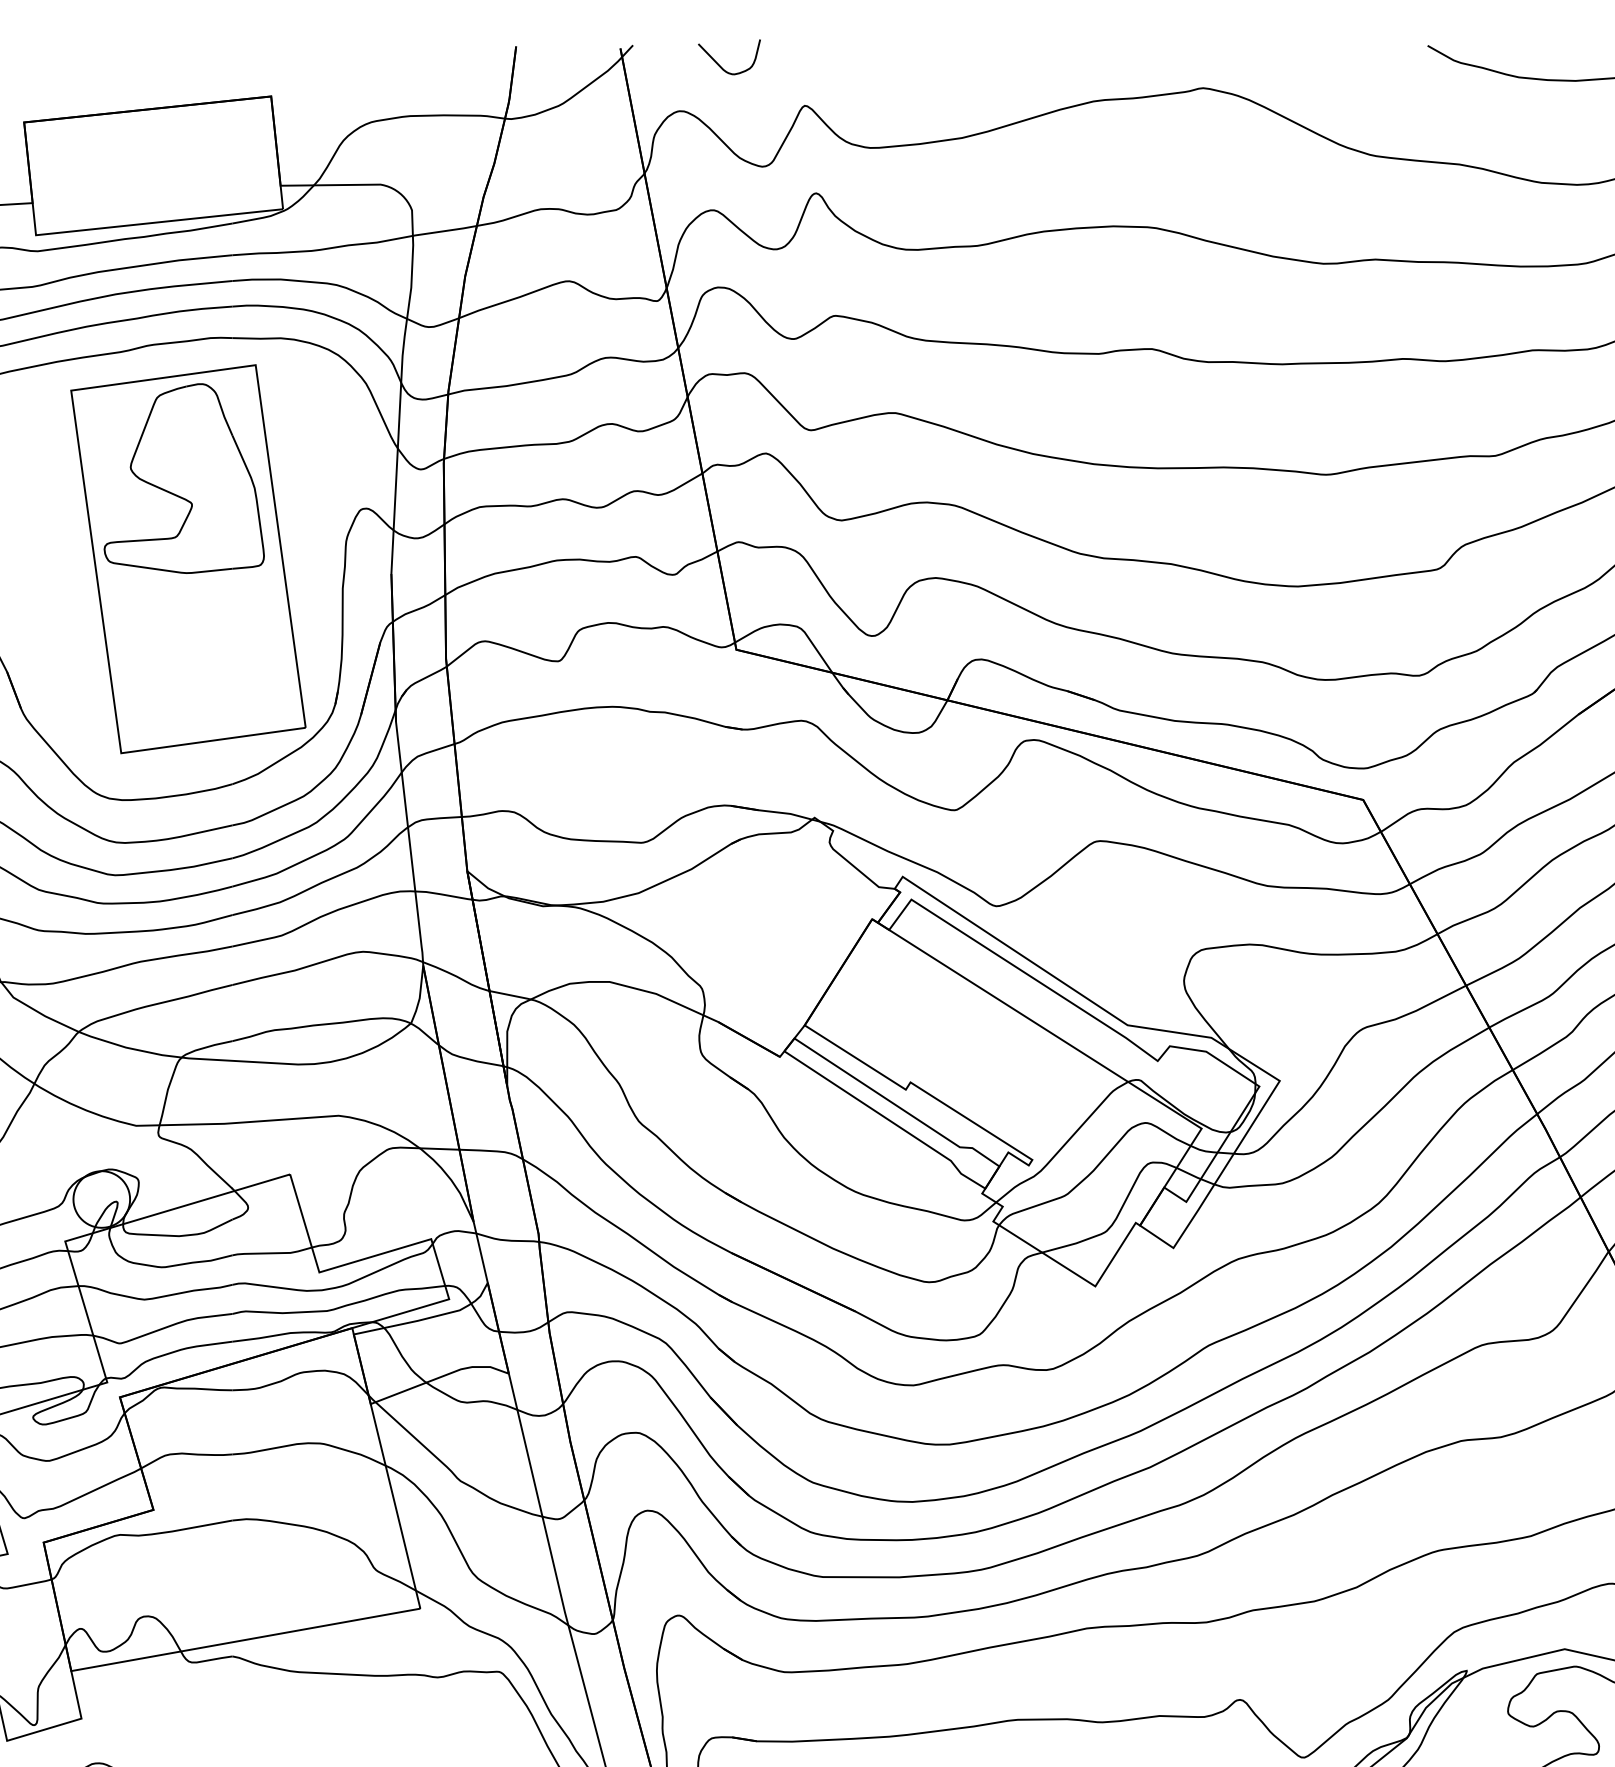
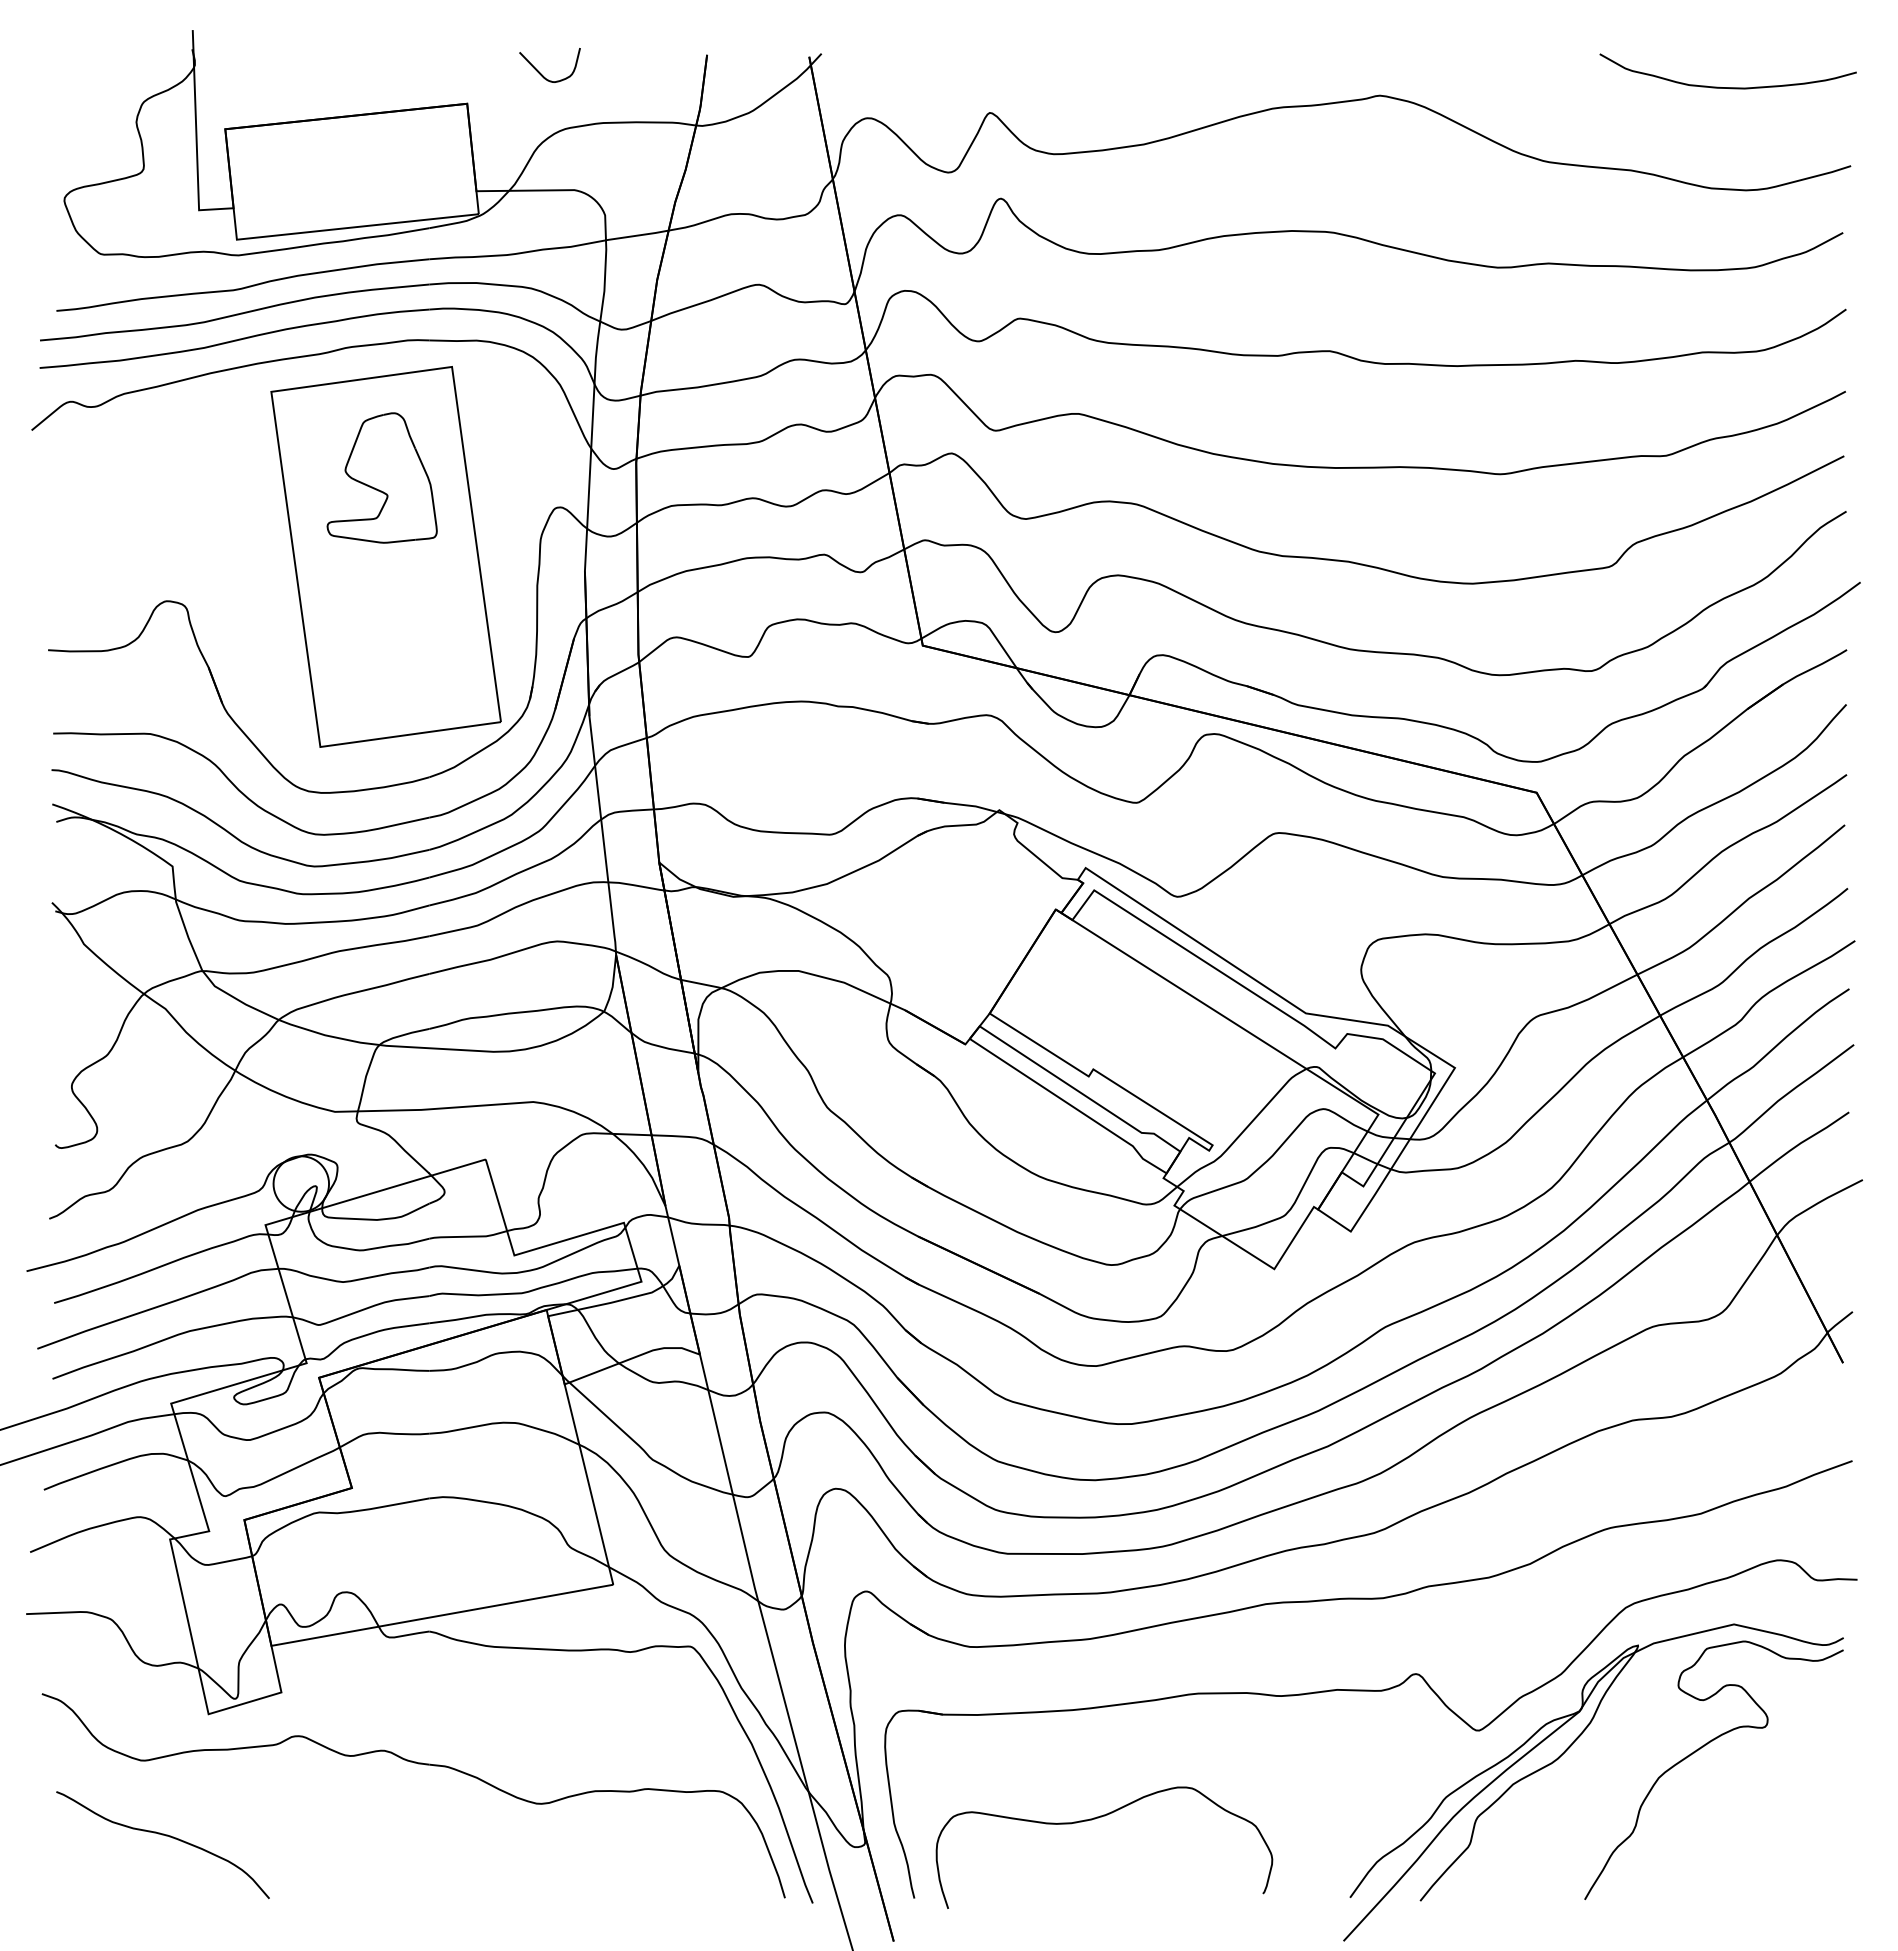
curve: (720, 65) -> (541, 73), moved
part: (184, 478) -> (382, 477), size x0.7

